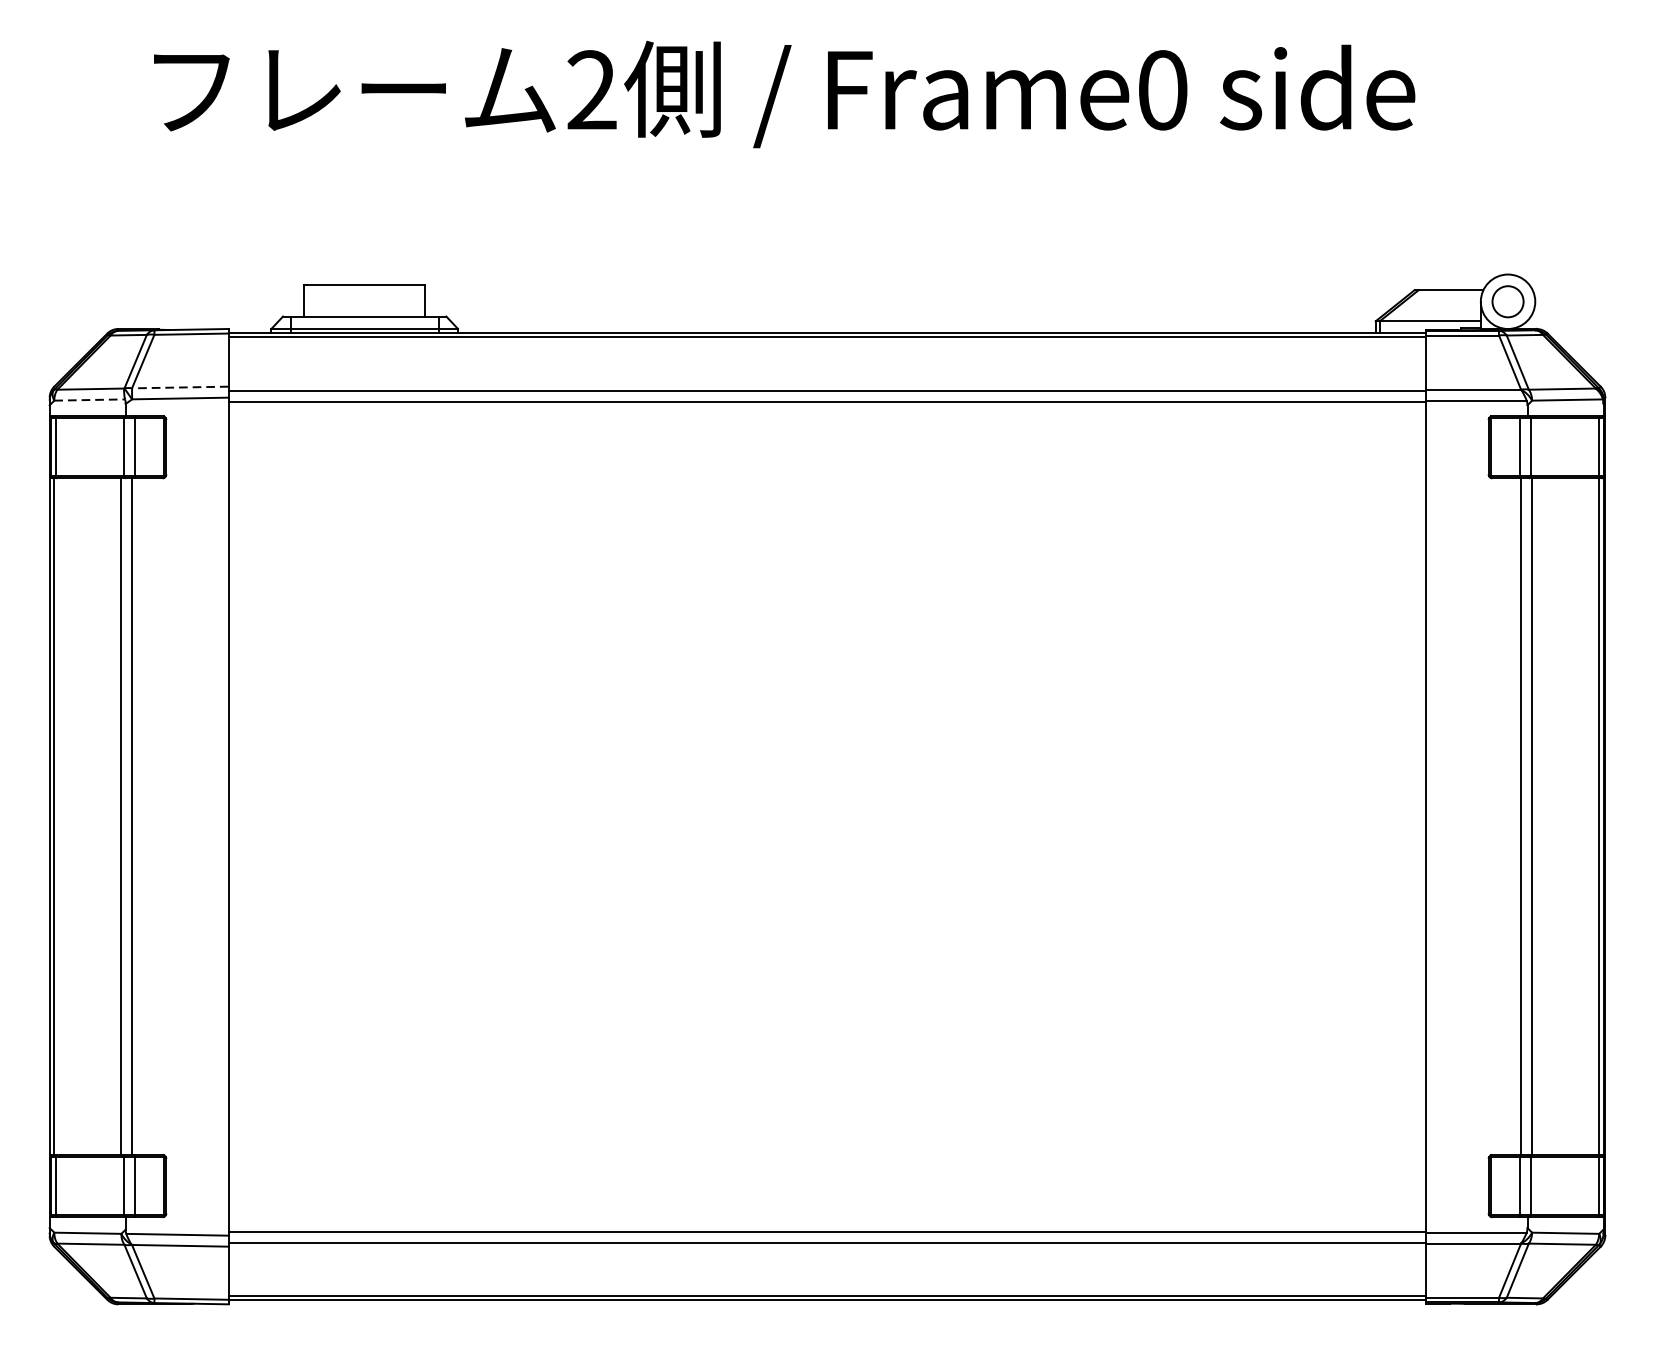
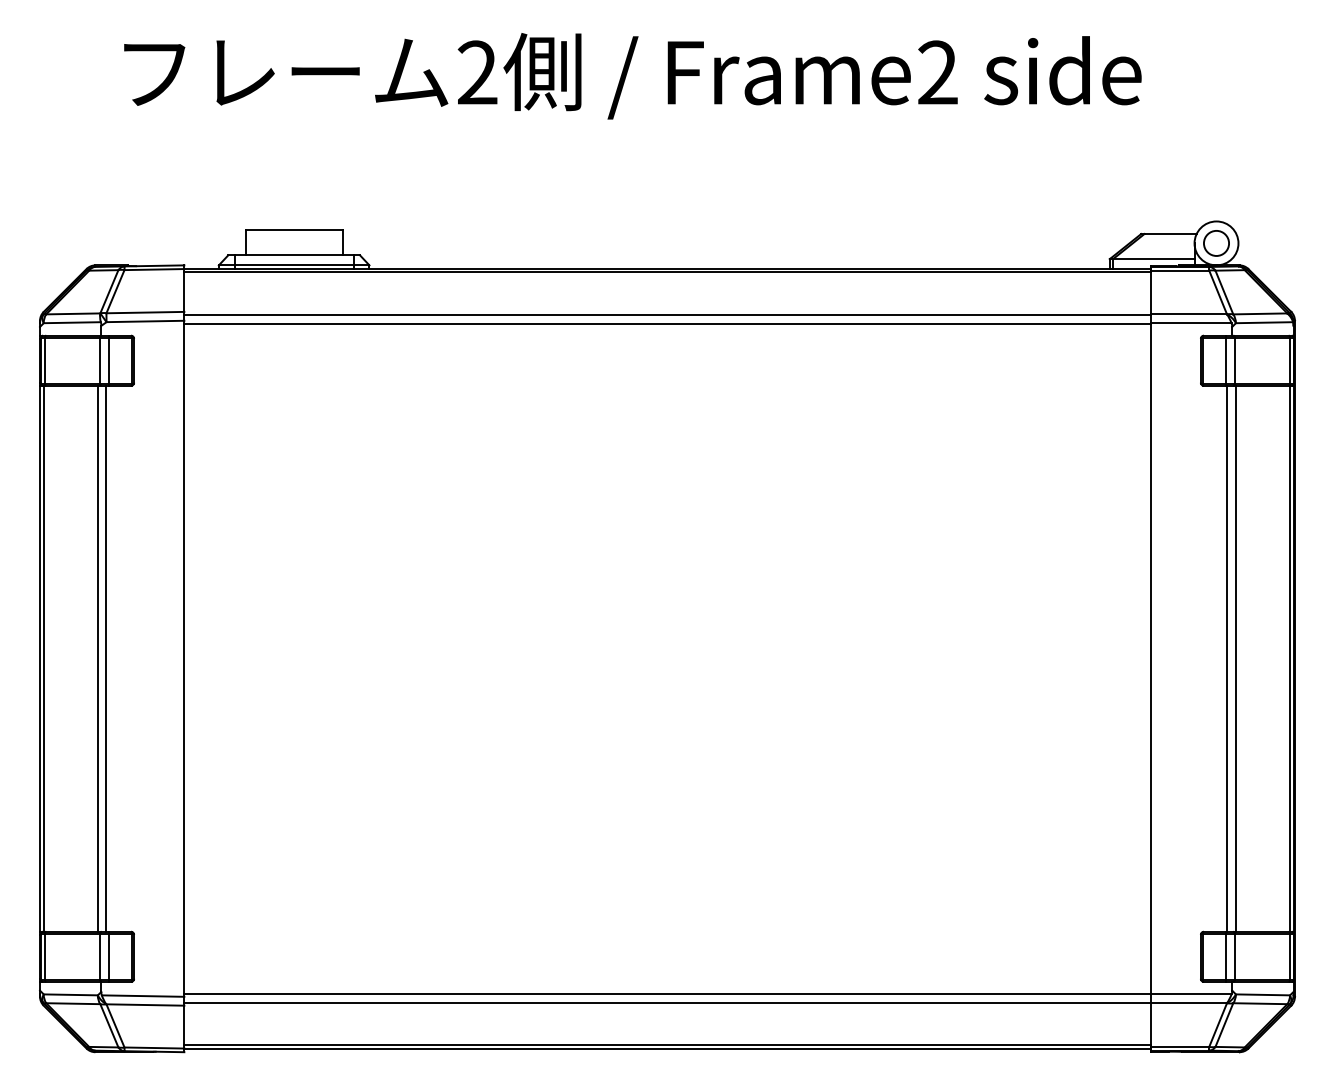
text: (1162, 89) -> (937, 72), Frame0 -> Frame2
line: (180, 387) -> (145, 312), dashed -> solid
line: (89, 399) -> (72, 322), dashed -> solid

